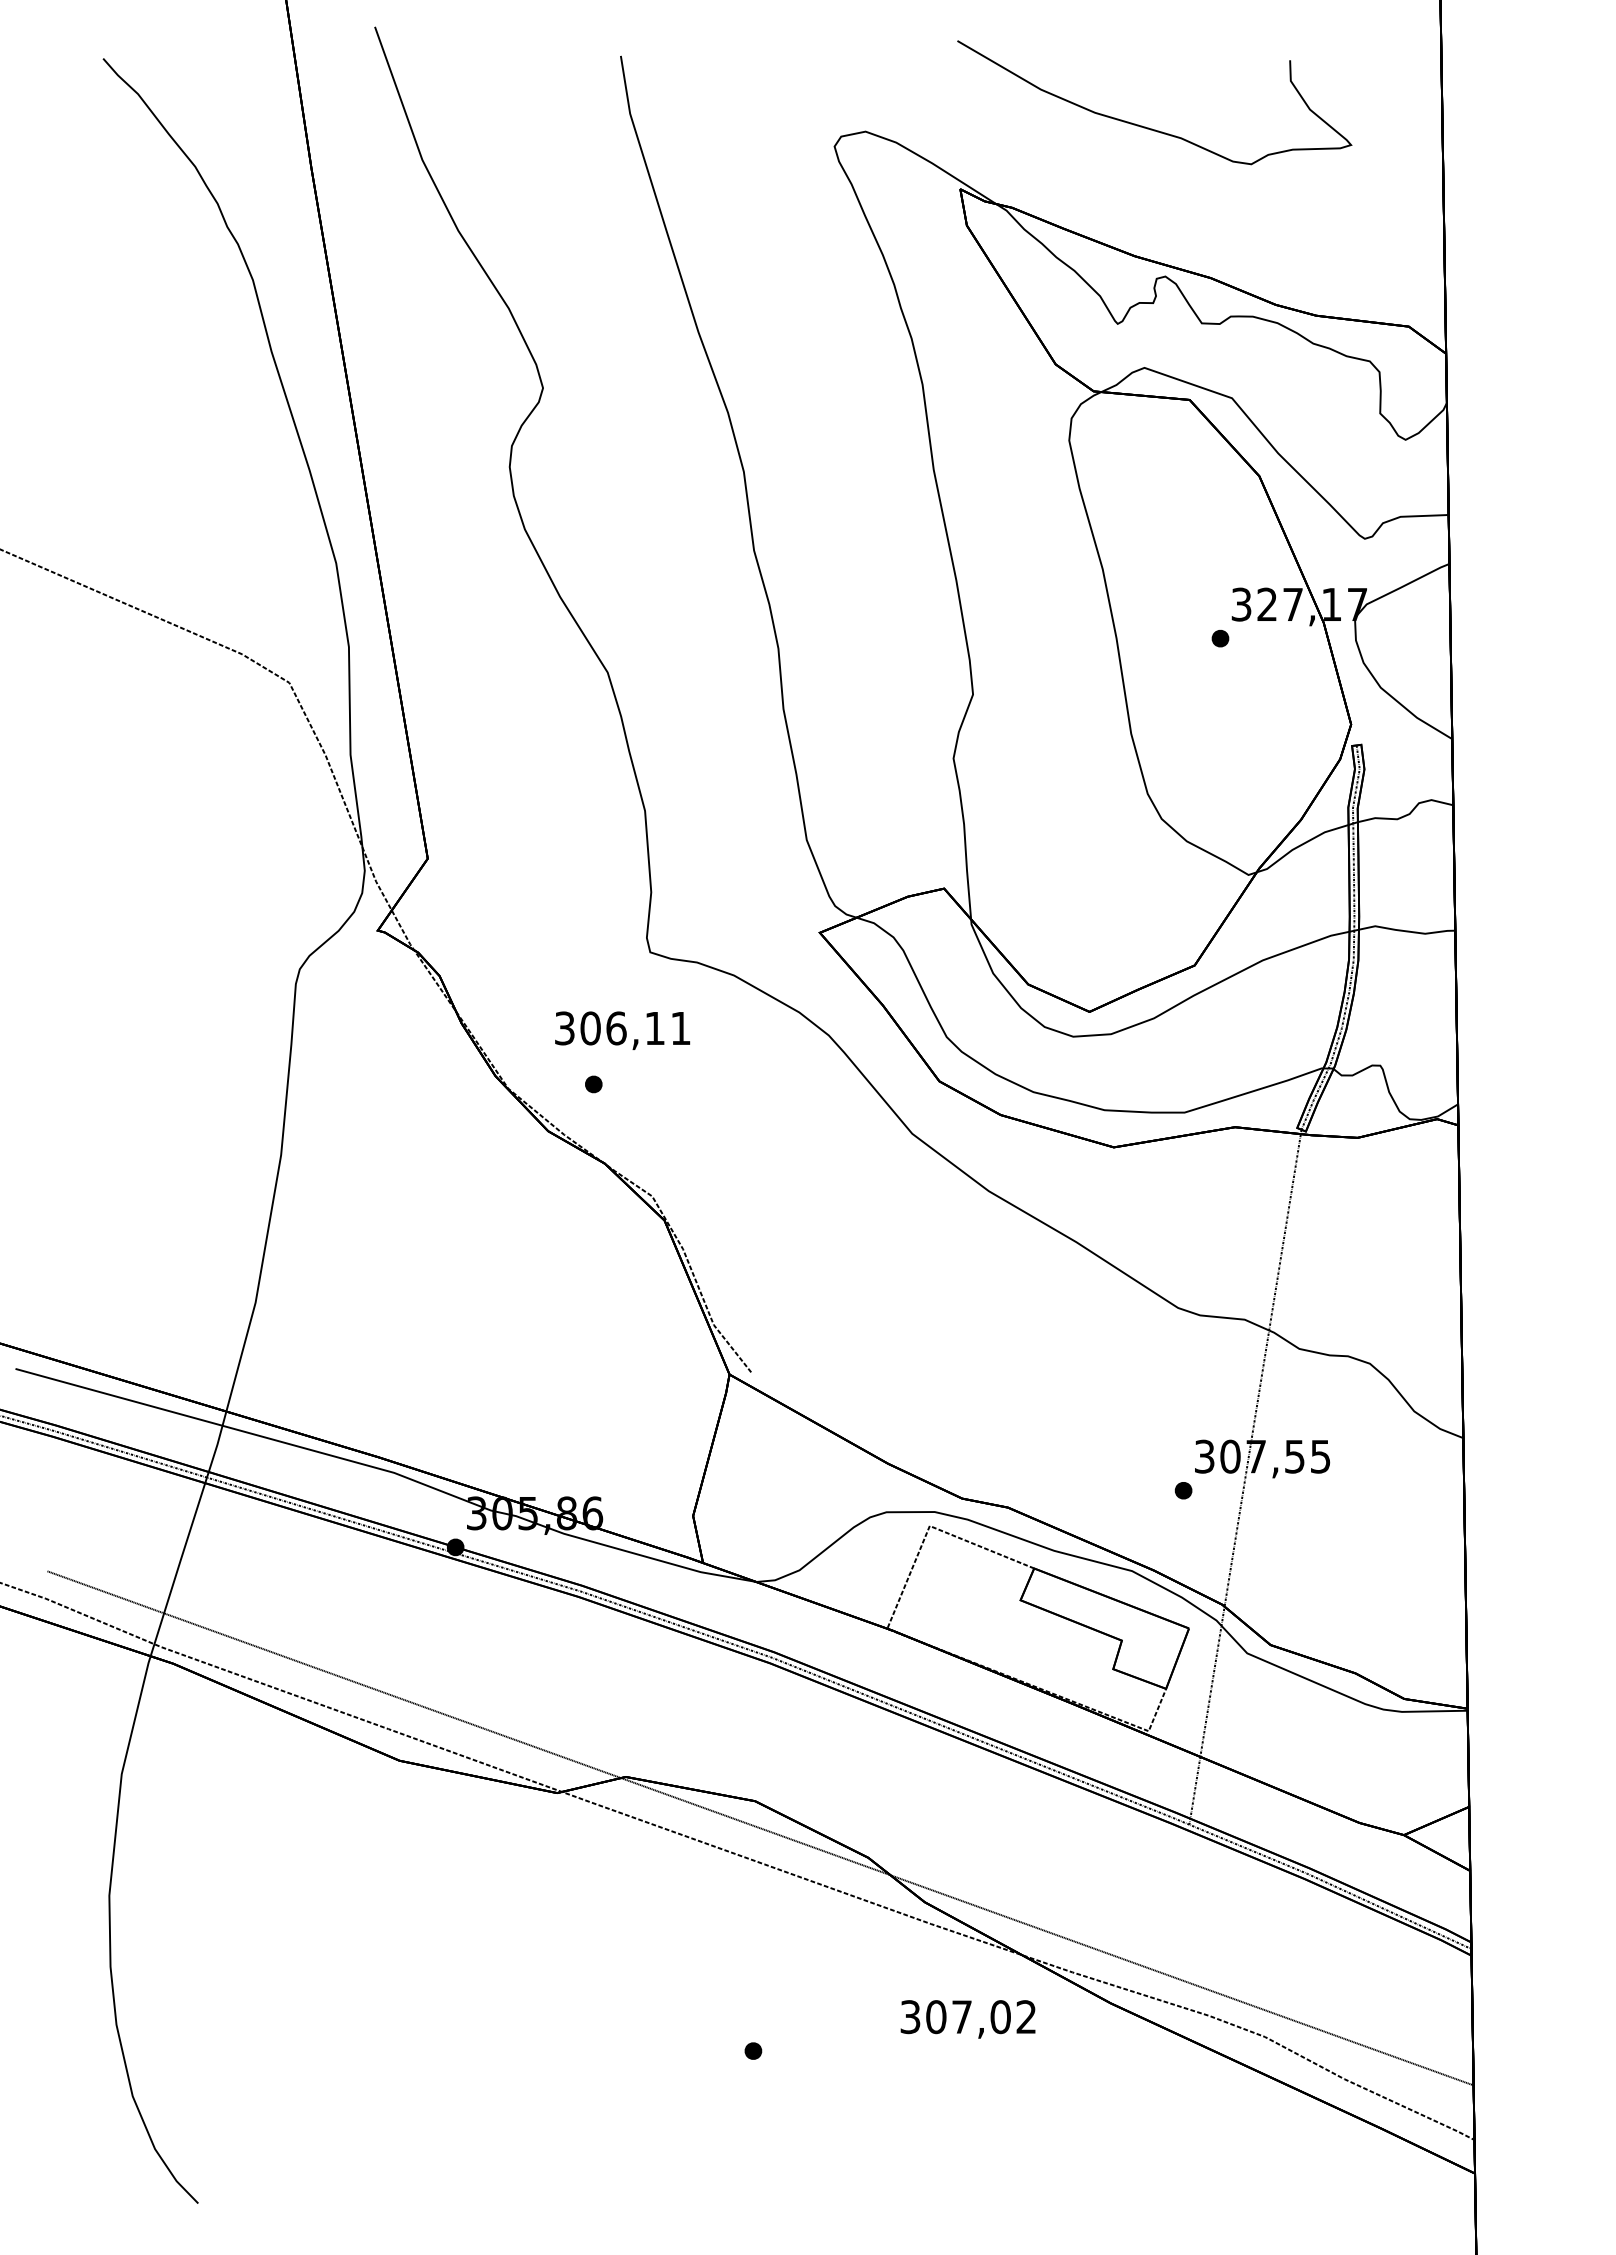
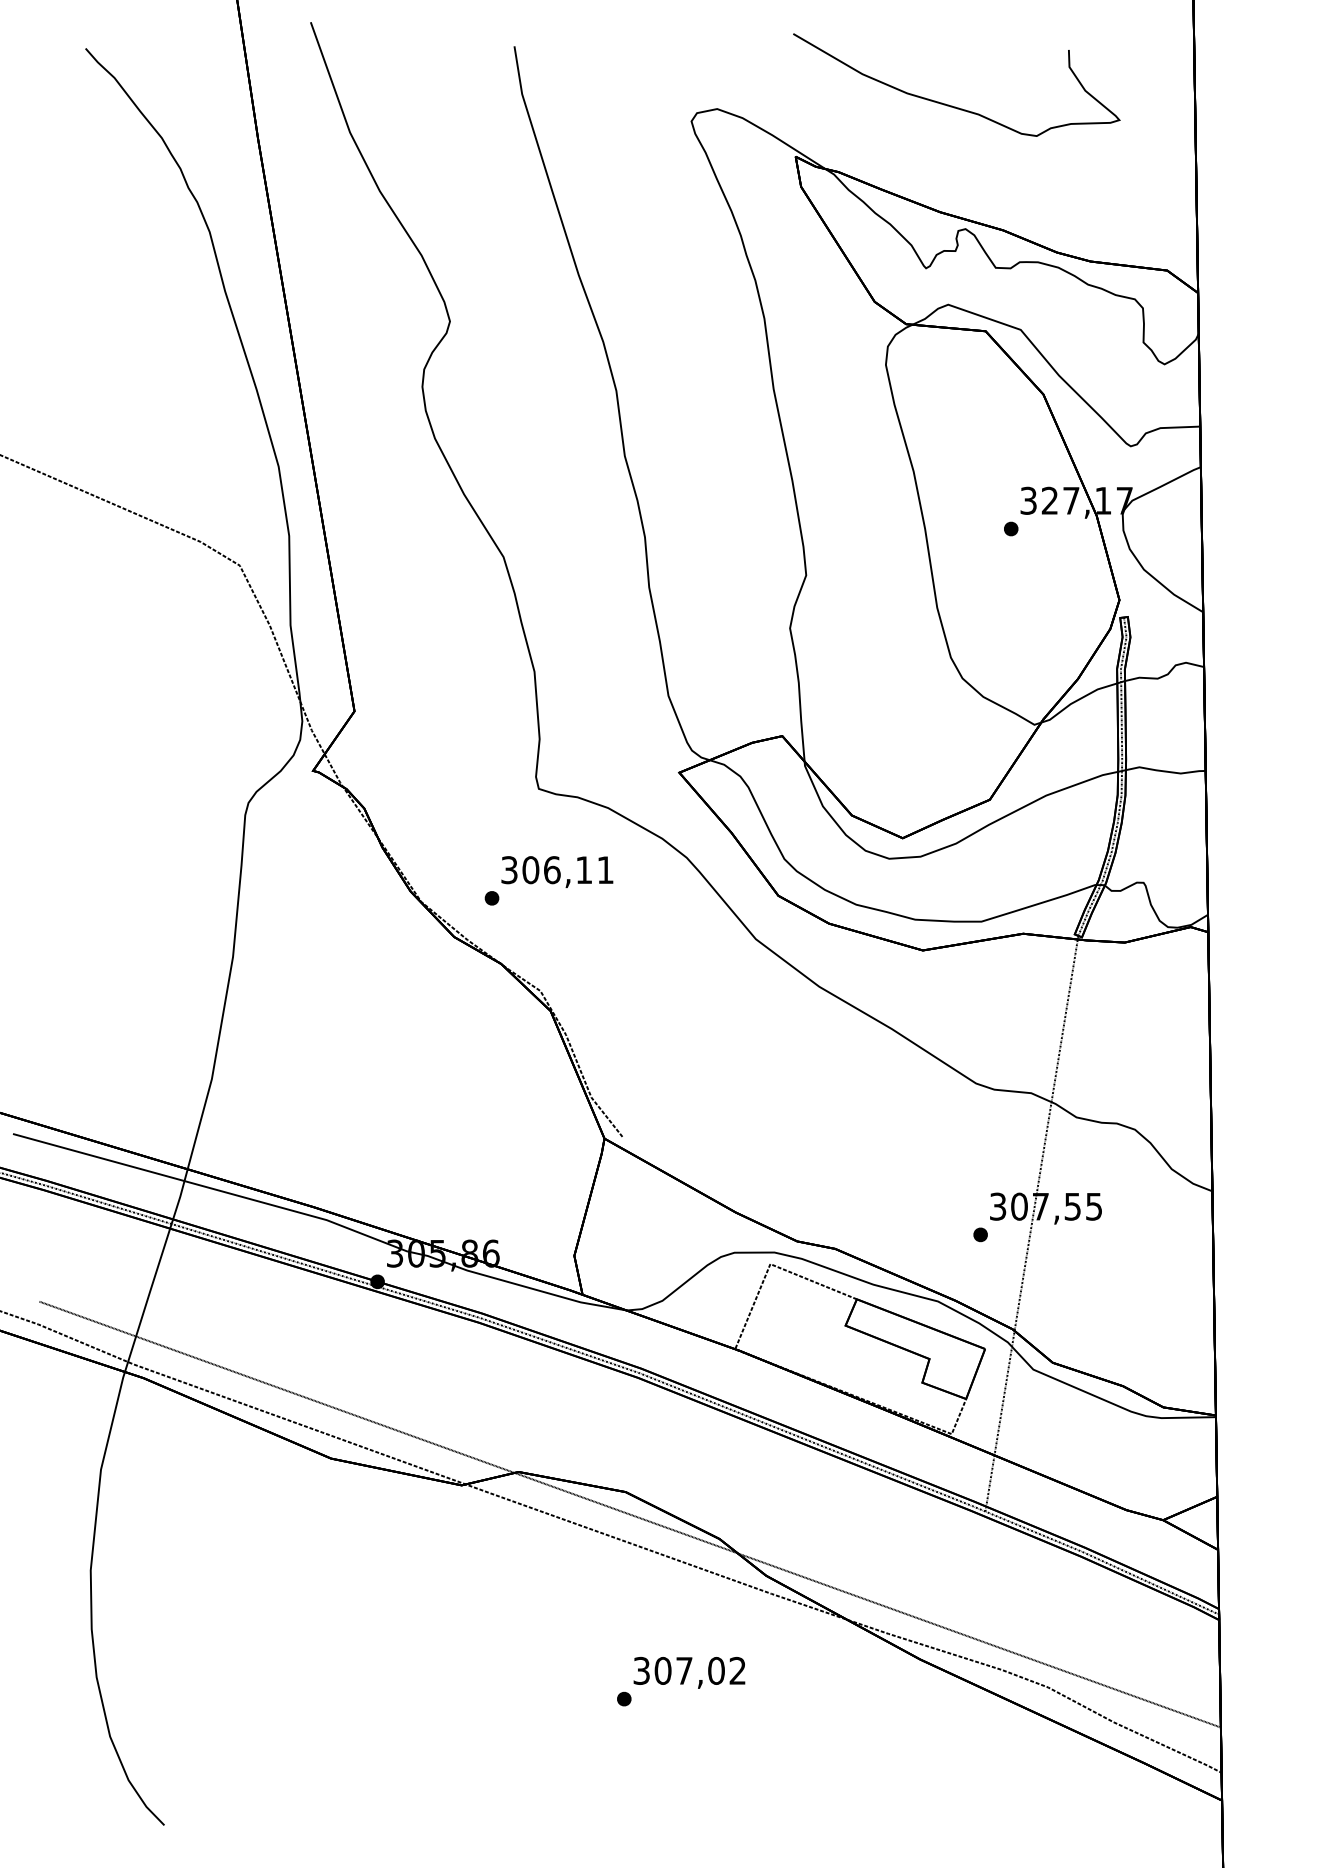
text: (622, 1030) -> (557, 871), moved
text: (967, 2019) -> (688, 1672), moved

